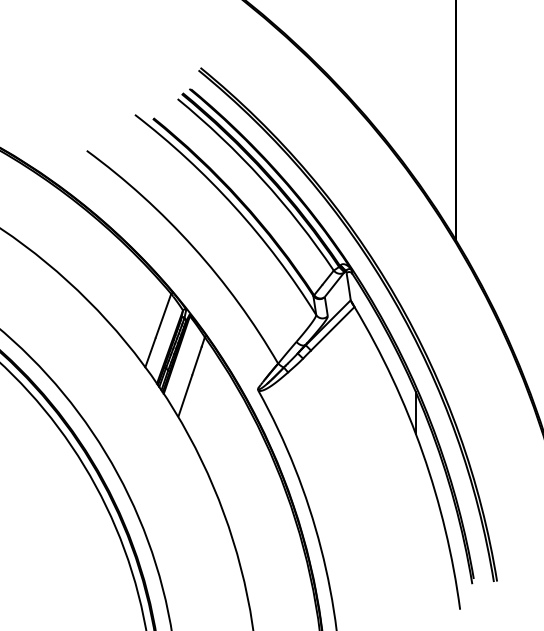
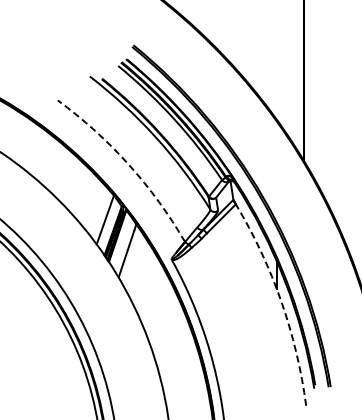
arc: (193, 247) -> (128, 164), solid -> dashed
arc: (423, 453) -> (281, 301), solid -> dashed

